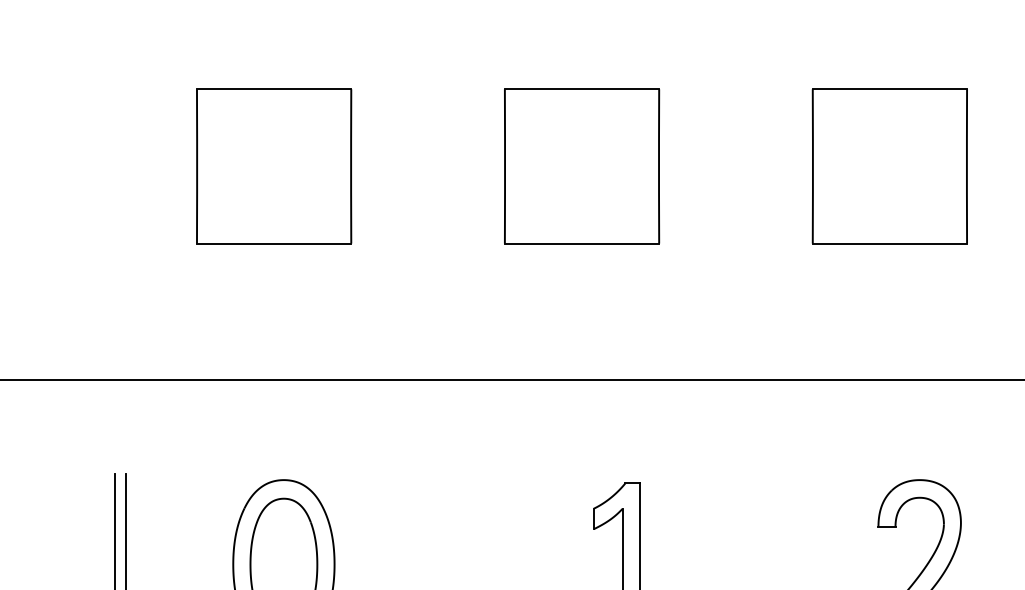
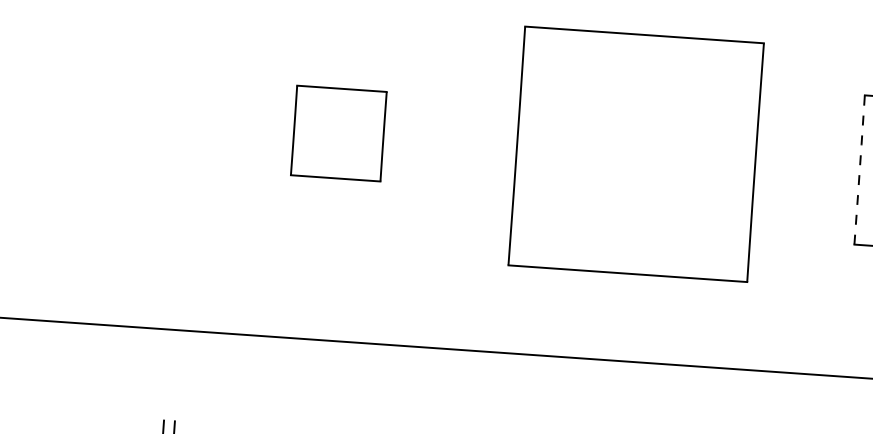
part: (274, 166) -> (339, 133), size x0.6
part: (582, 166) -> (636, 154), size x1.6
line: (812, 166) -> (859, 170), solid -> dashed

